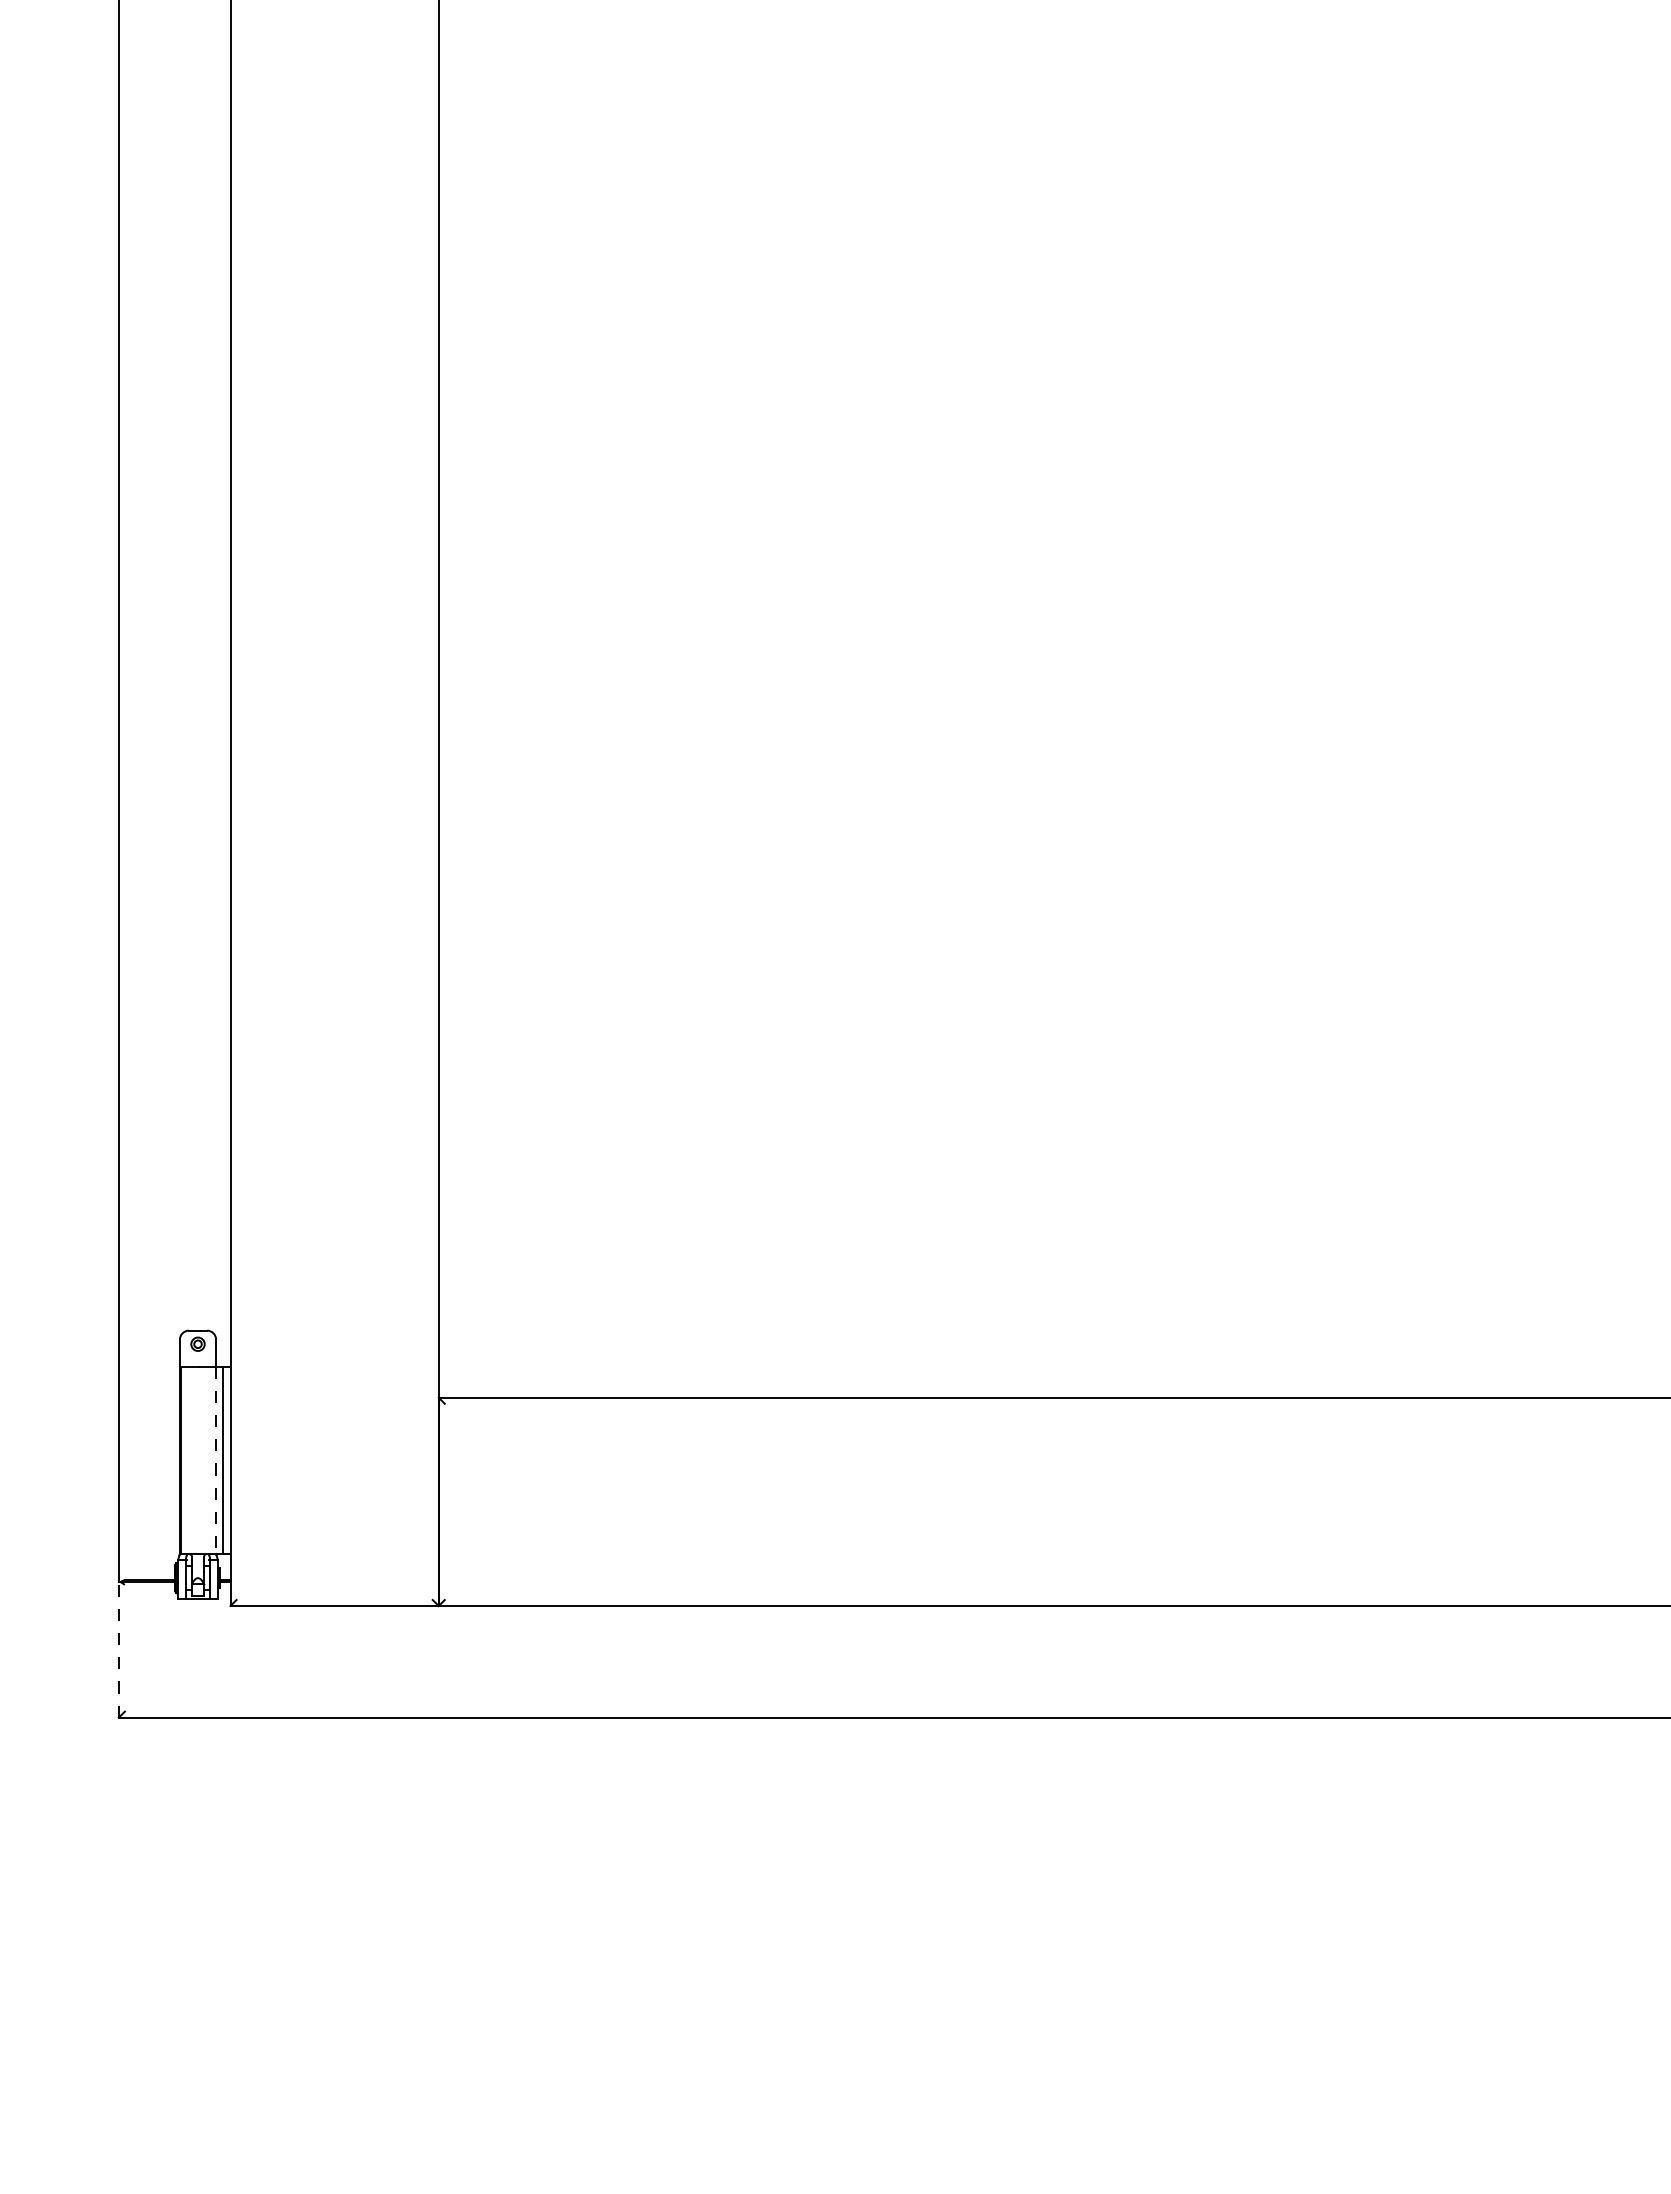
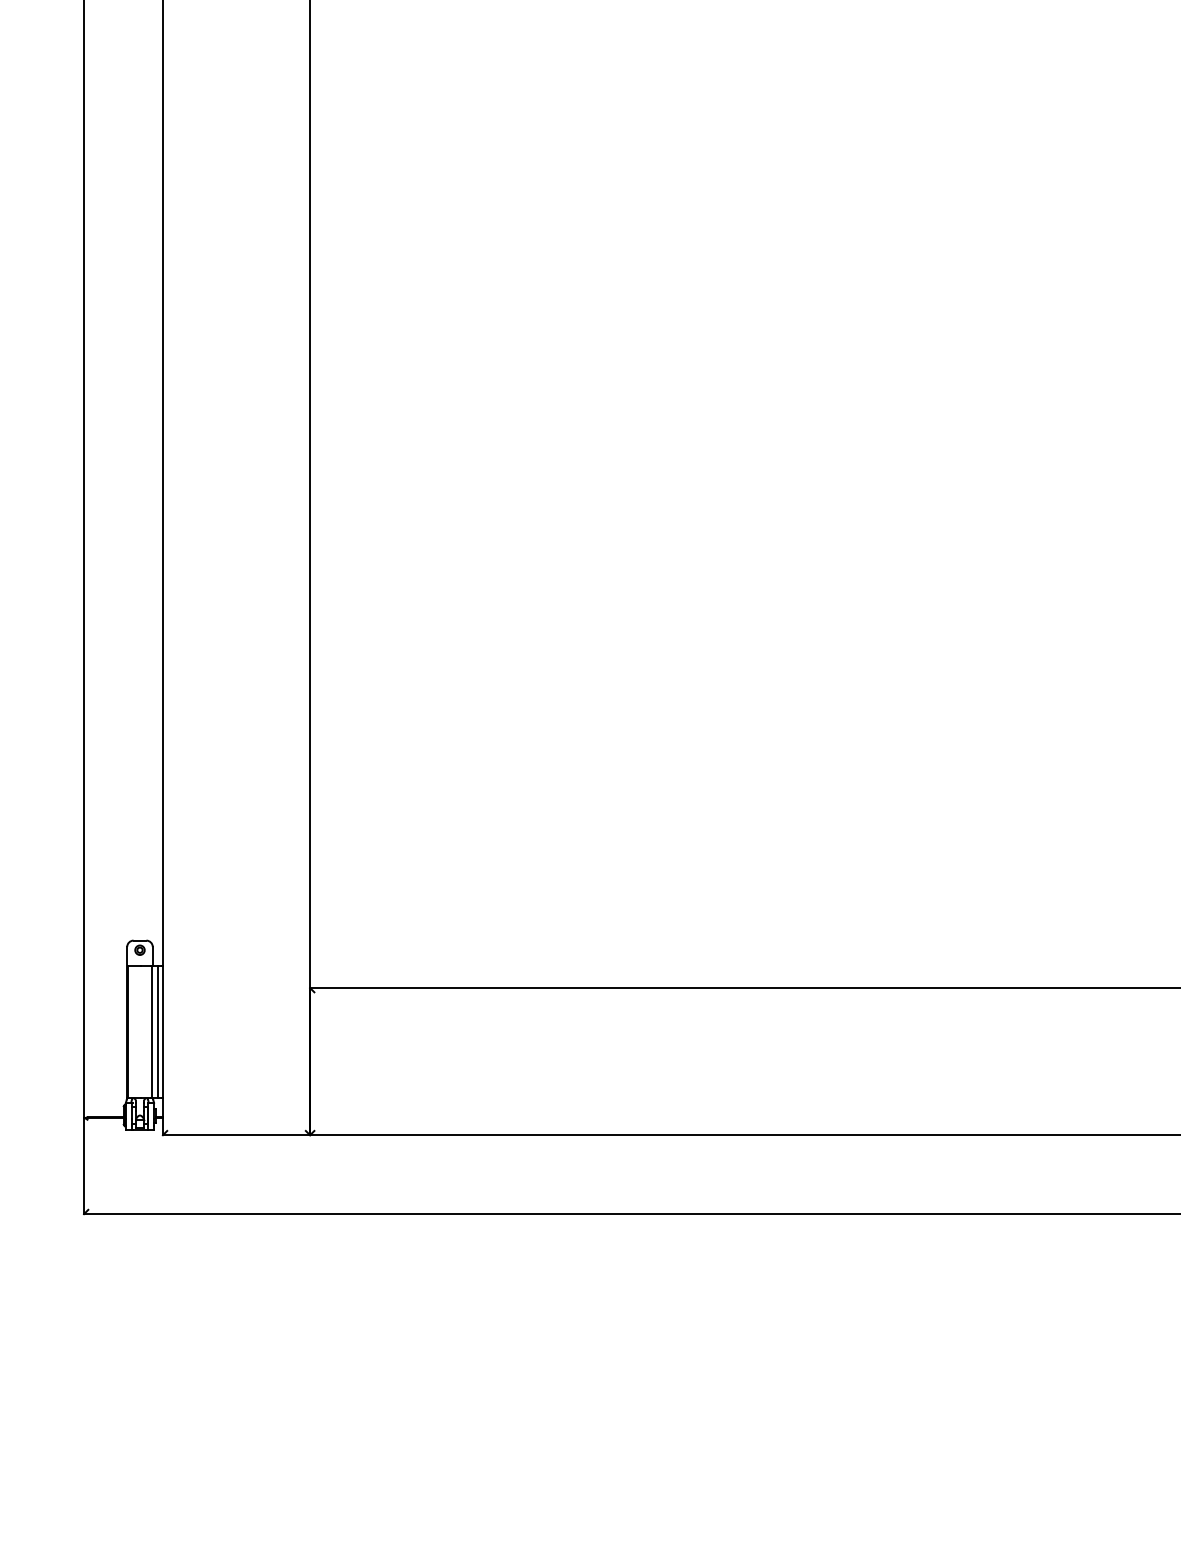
line: (215, 1460) -> (152, 1032), dashed -> solid
line: (118, 1649) -> (83, 1165), dashed -> solid

